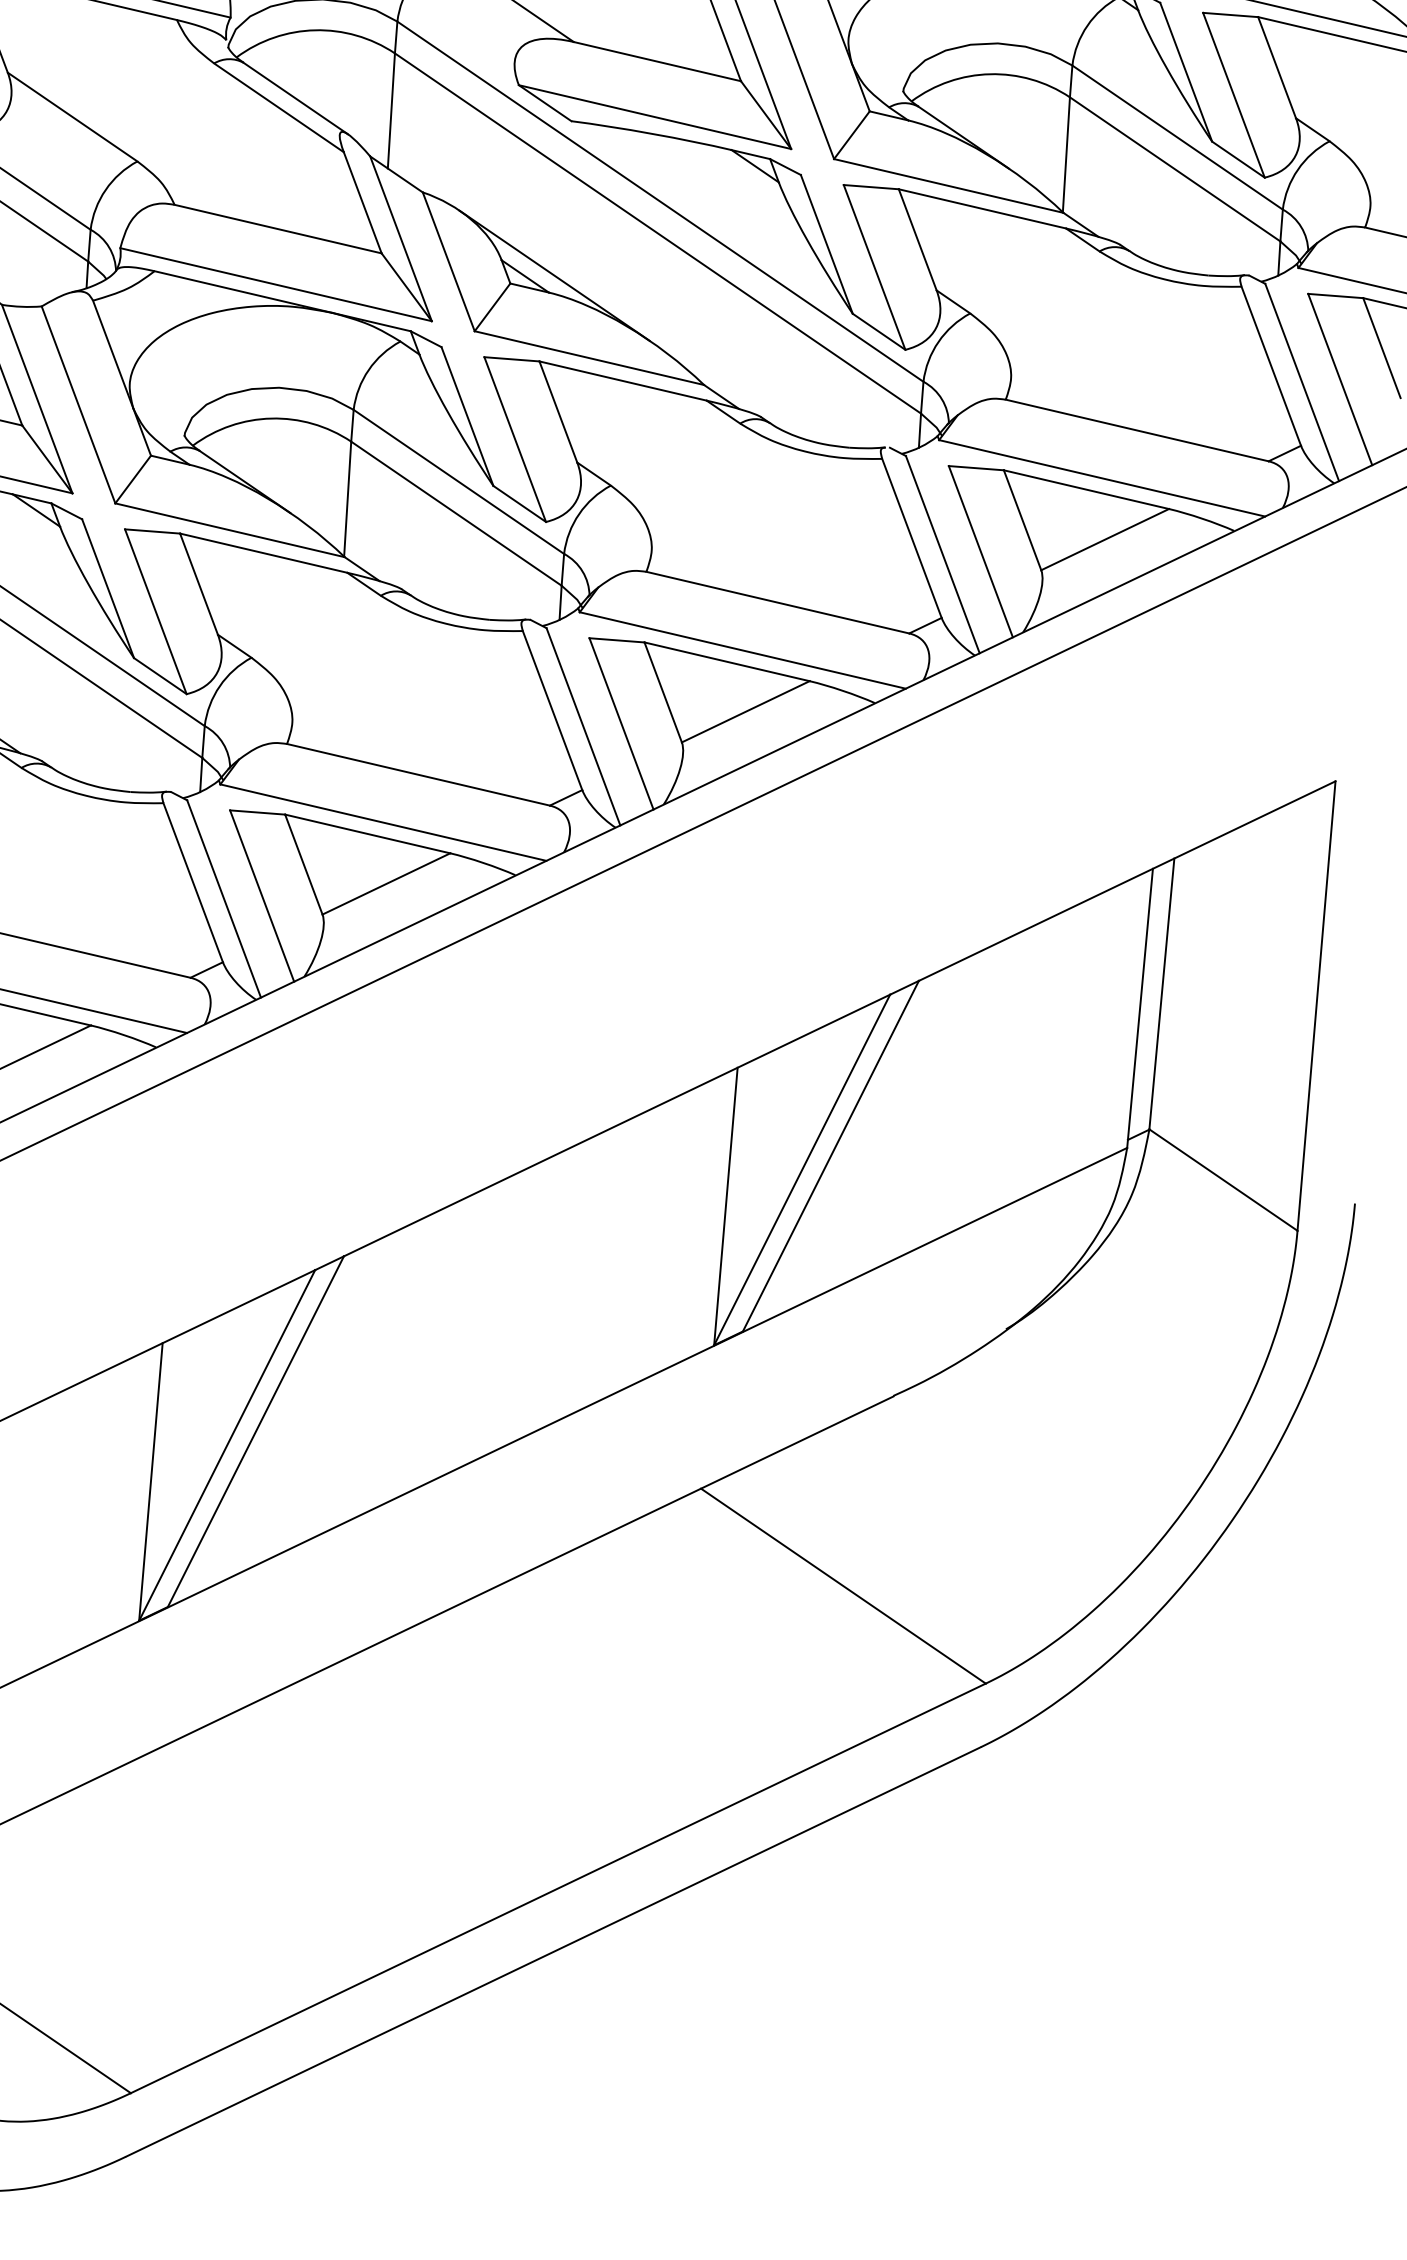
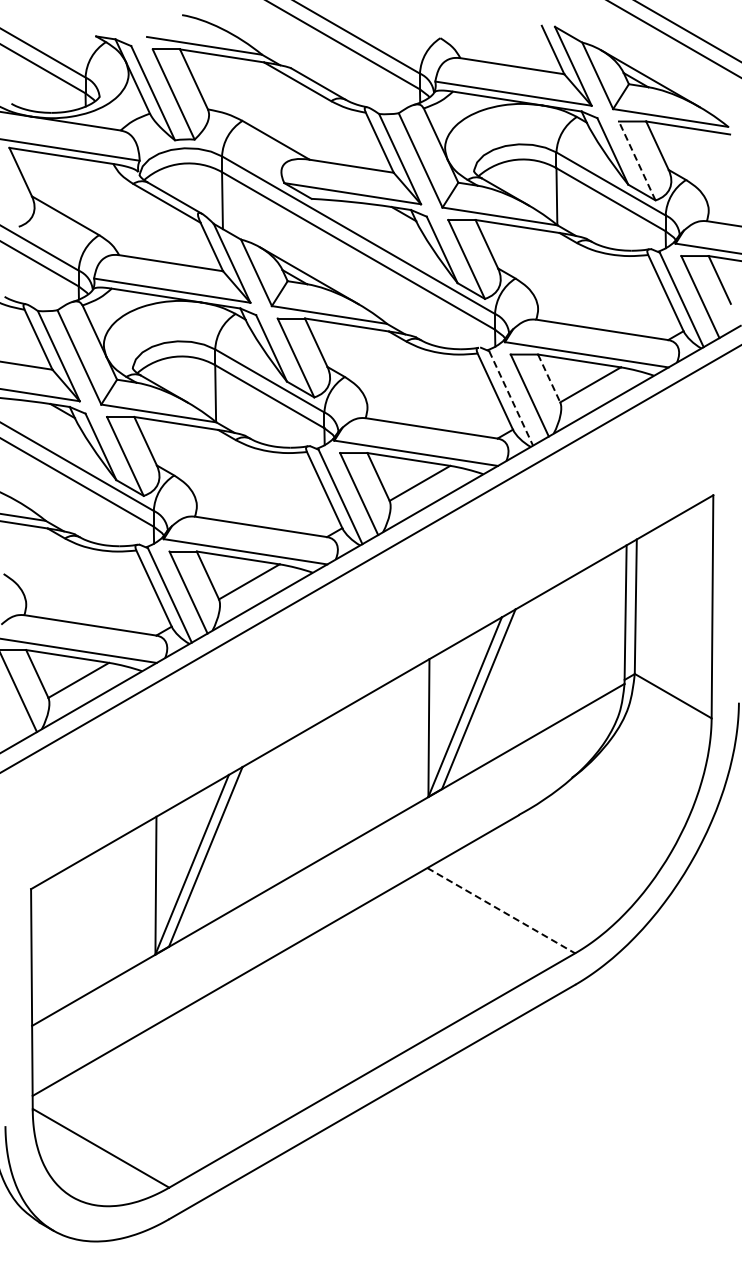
line: (1234, 94) -> (637, 160), solid -> dashed
line: (1023, 520) -> (549, 378), solid -> dashed
line: (943, 554) -> (511, 398), solid -> dashed
line: (843, 1585) -> (501, 910), solid -> dashed

